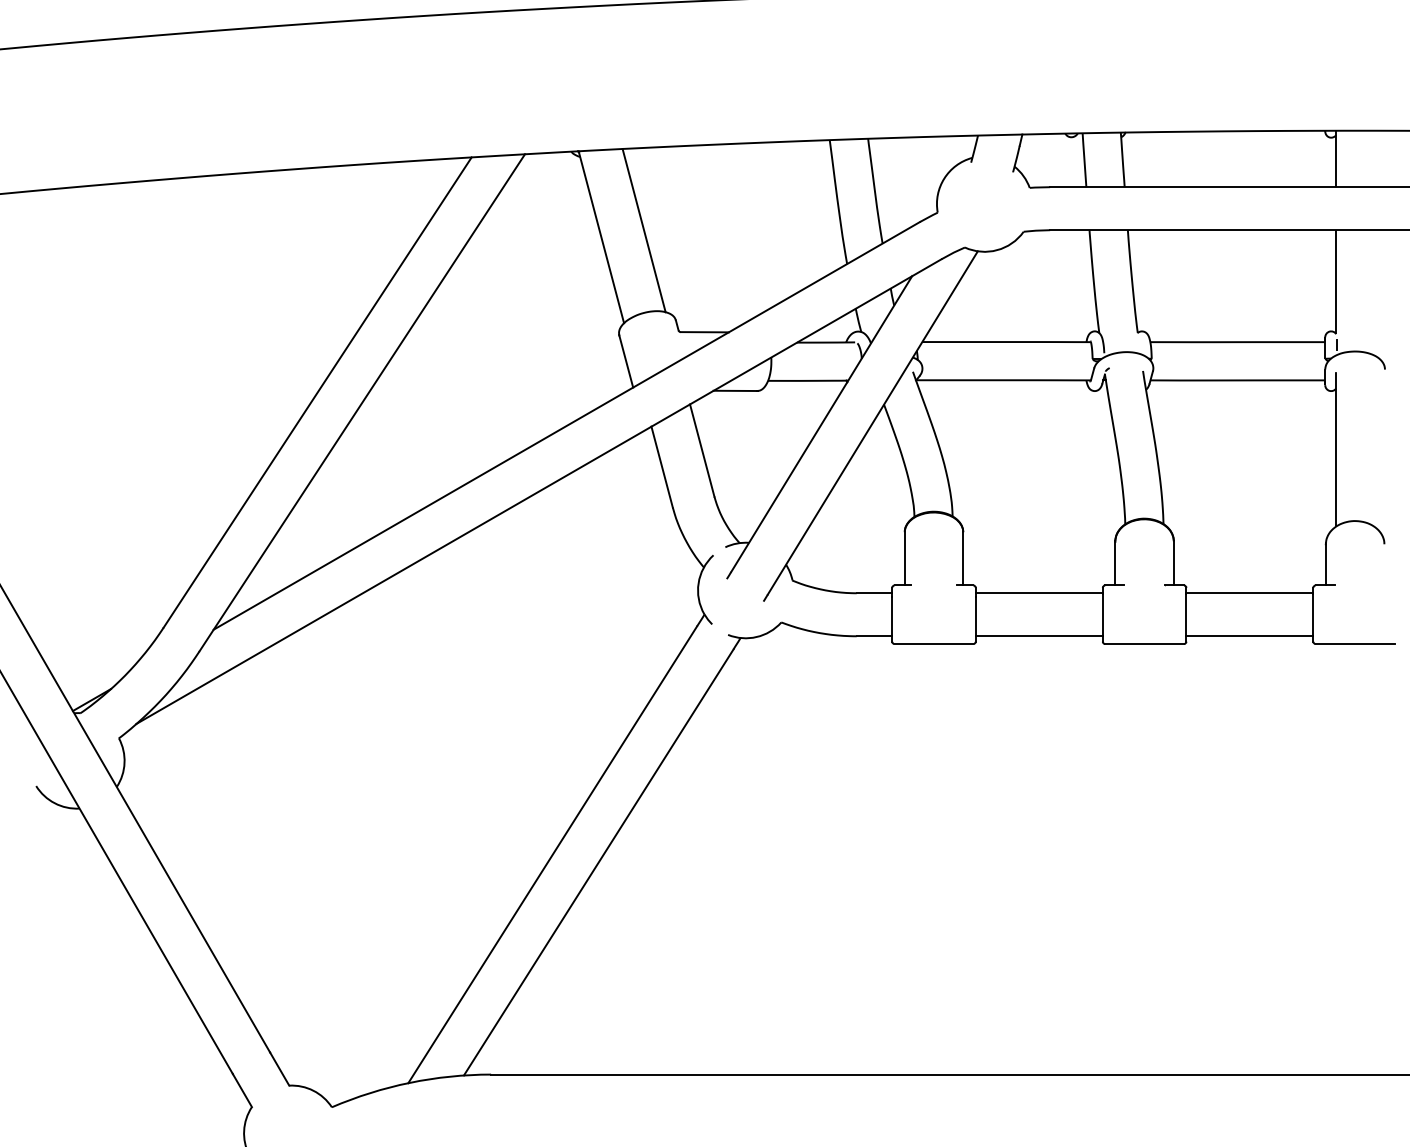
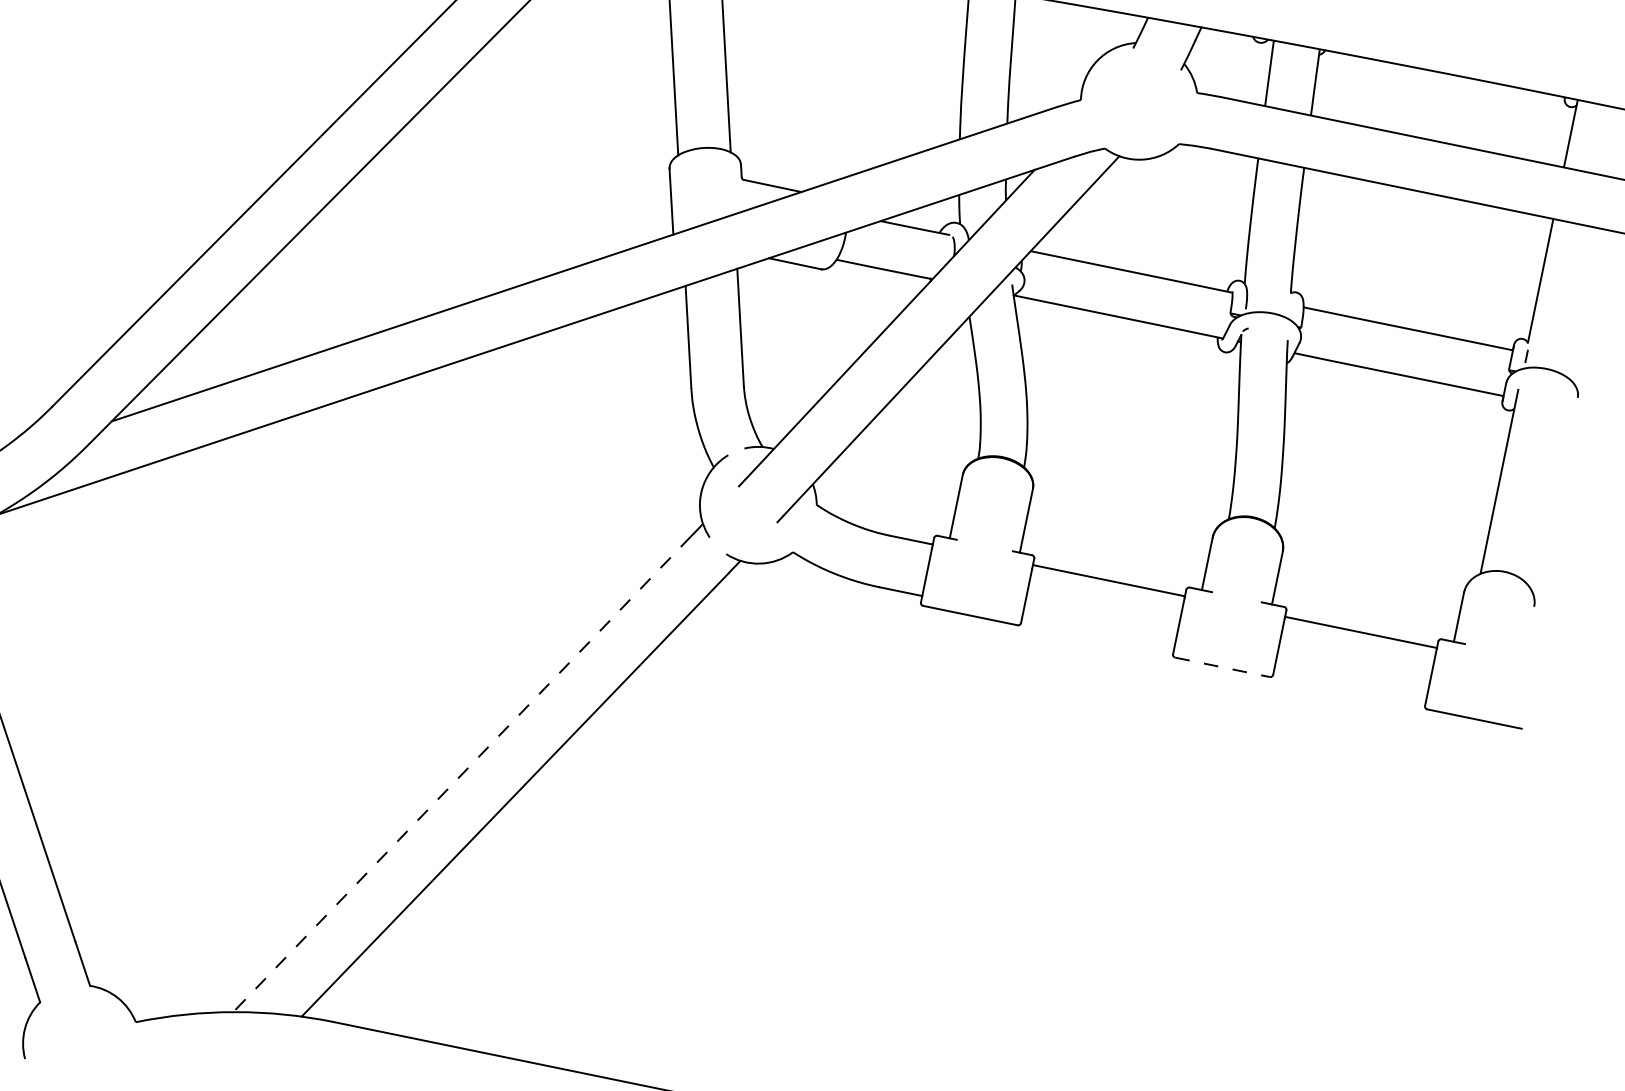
line: (1038, 636) -> (1097, 632), removed
line: (1249, 636) -> (1350, 684), removed
line: (1145, 644) -> (1223, 668), solid -> dashed
line: (552, 855) -> (461, 774), solid -> dashed

